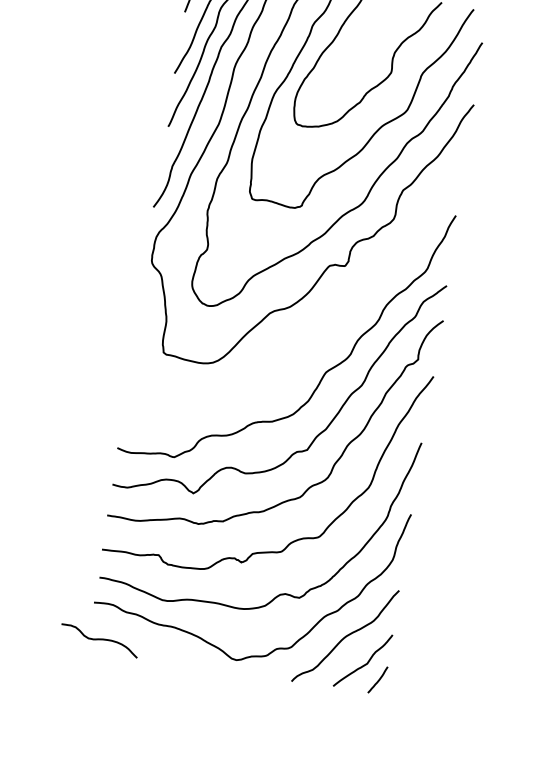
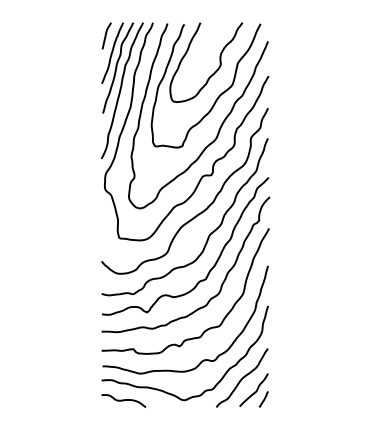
curve: (311, 330) -> (198, 213), added
curve: (99, 639) -> (123, 400), moved

